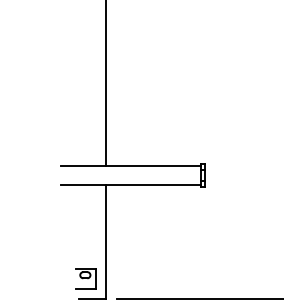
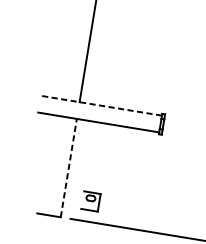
line: (130, 165) -> (100, 105), solid -> dashed
line: (105, 241) -> (68, 167), solid -> dashed
part: (85, 278) -> (90, 201), moved

